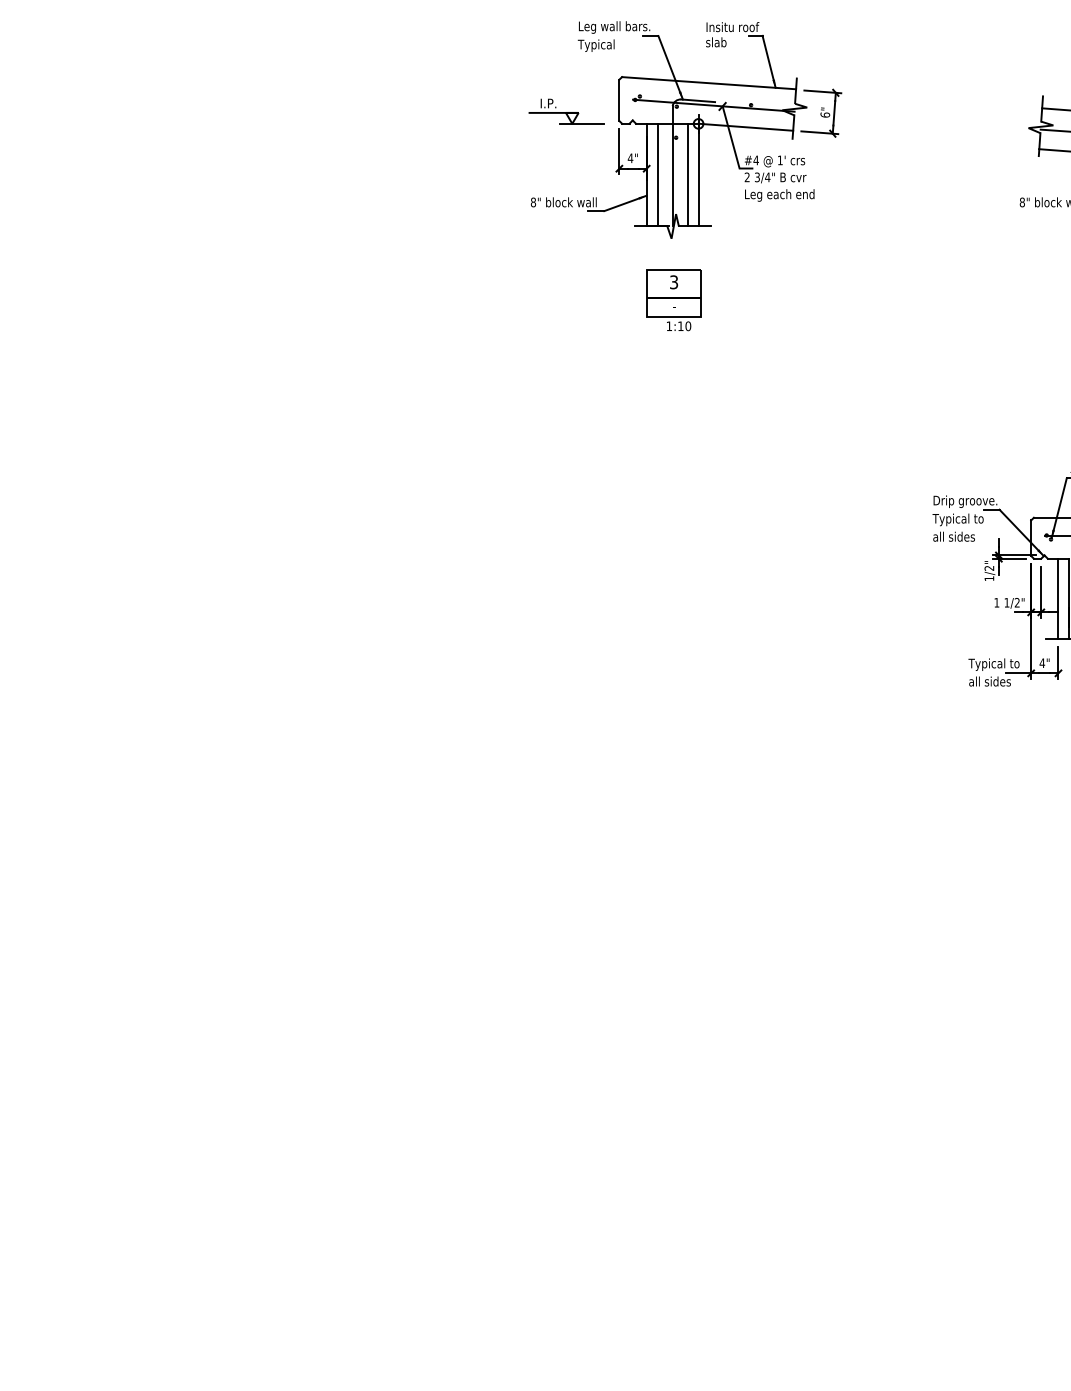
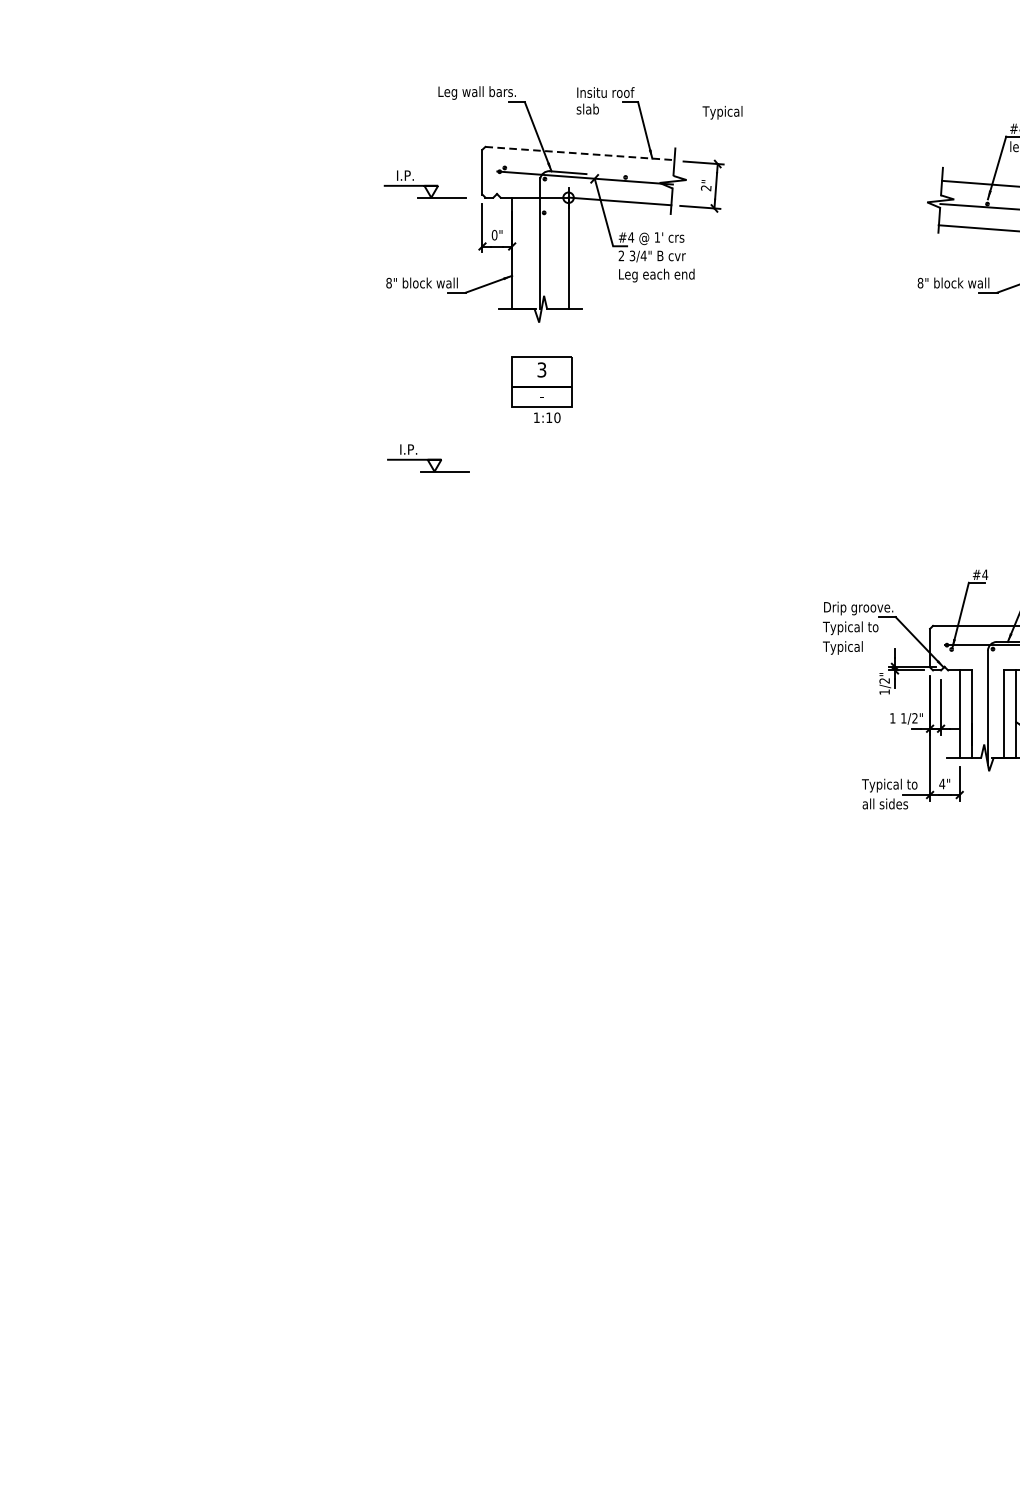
text: (595, 45) -> (721, 112), moved
line: (709, 83) -> (580, 153), solid -> dashed
text: (825, 114) -> (706, 187), 6" -> 2"
text: (630, 158) -> (494, 235), 4" -> 0"
line: (657, 174) -> (523, 252), removed
line: (687, 174) -> (556, 252), removed
part: (569, 363) -> (428, 458), added
text: (953, 537) -> (845, 647), all sides -> Typical

